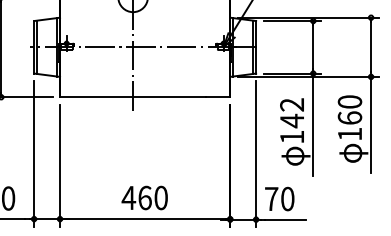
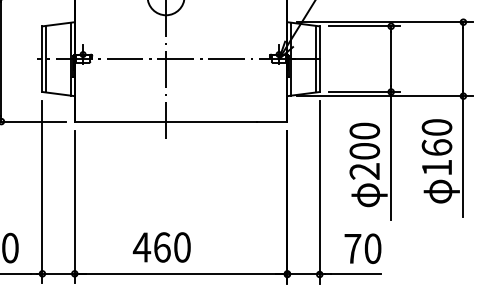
text: (292, 120) -> (365, 150), 142 -> 200
text: (144, 197) -> (161, 246), moved
text: (279, 198) -> (362, 248), moved

